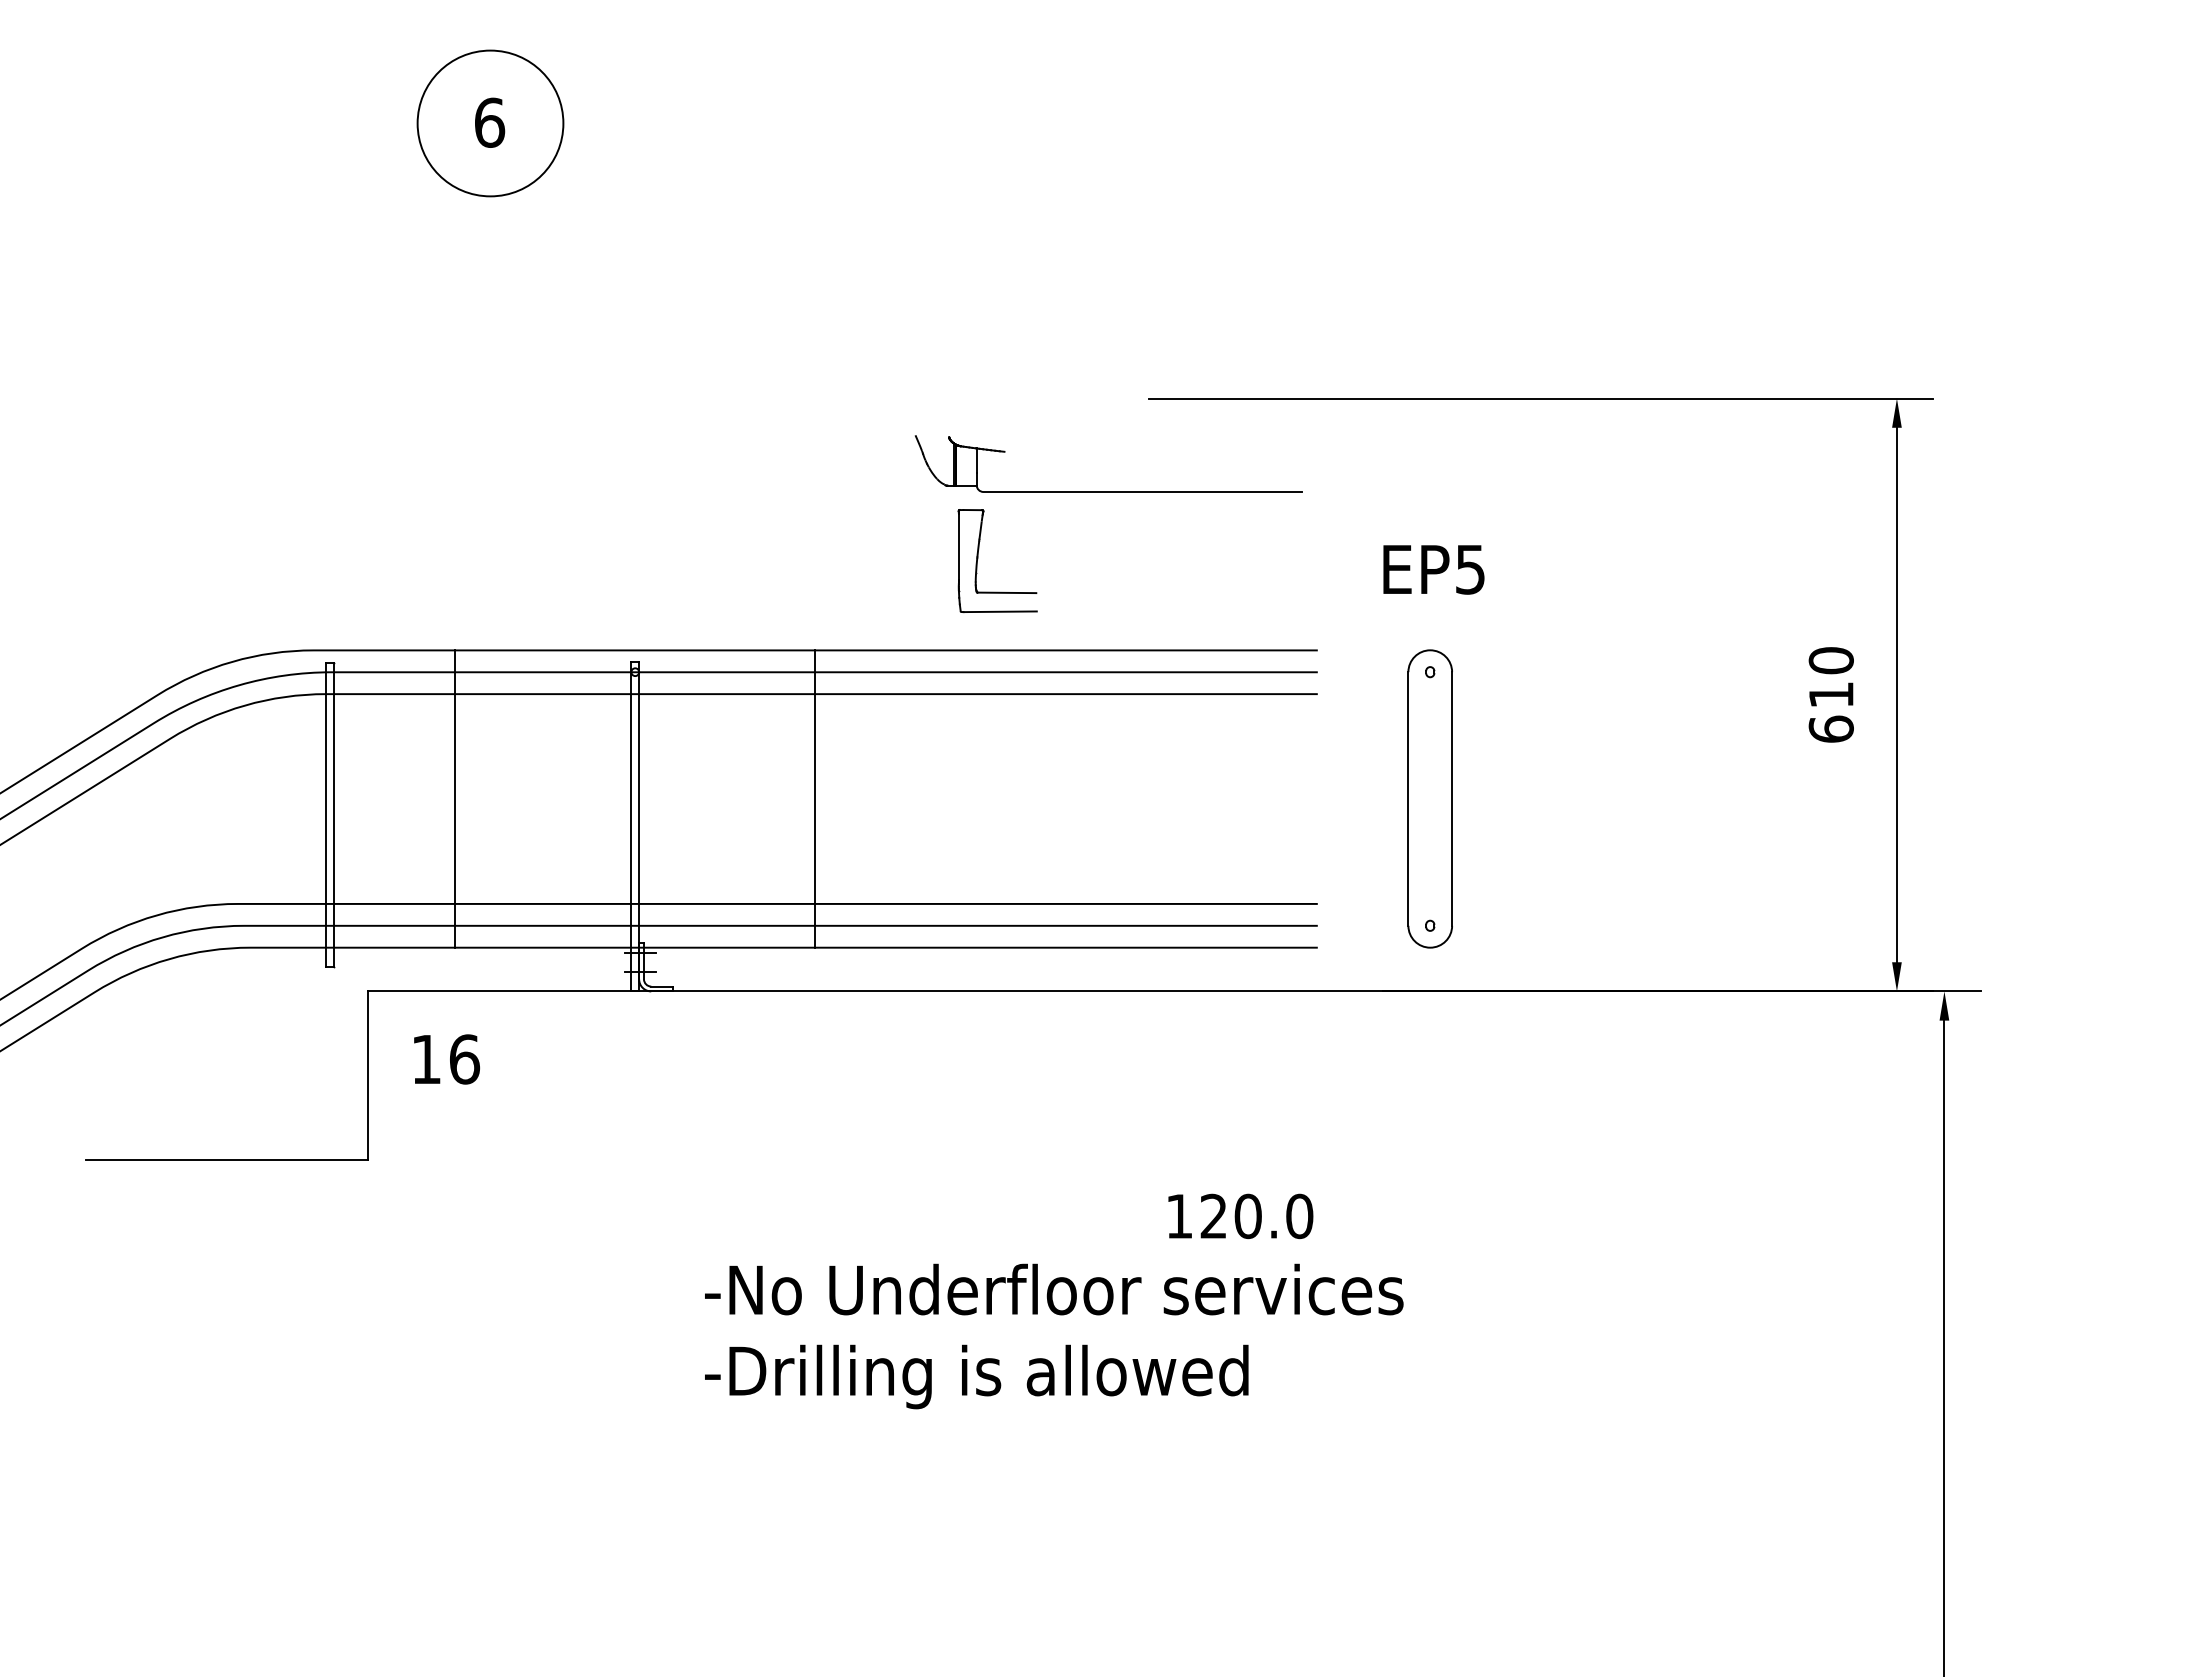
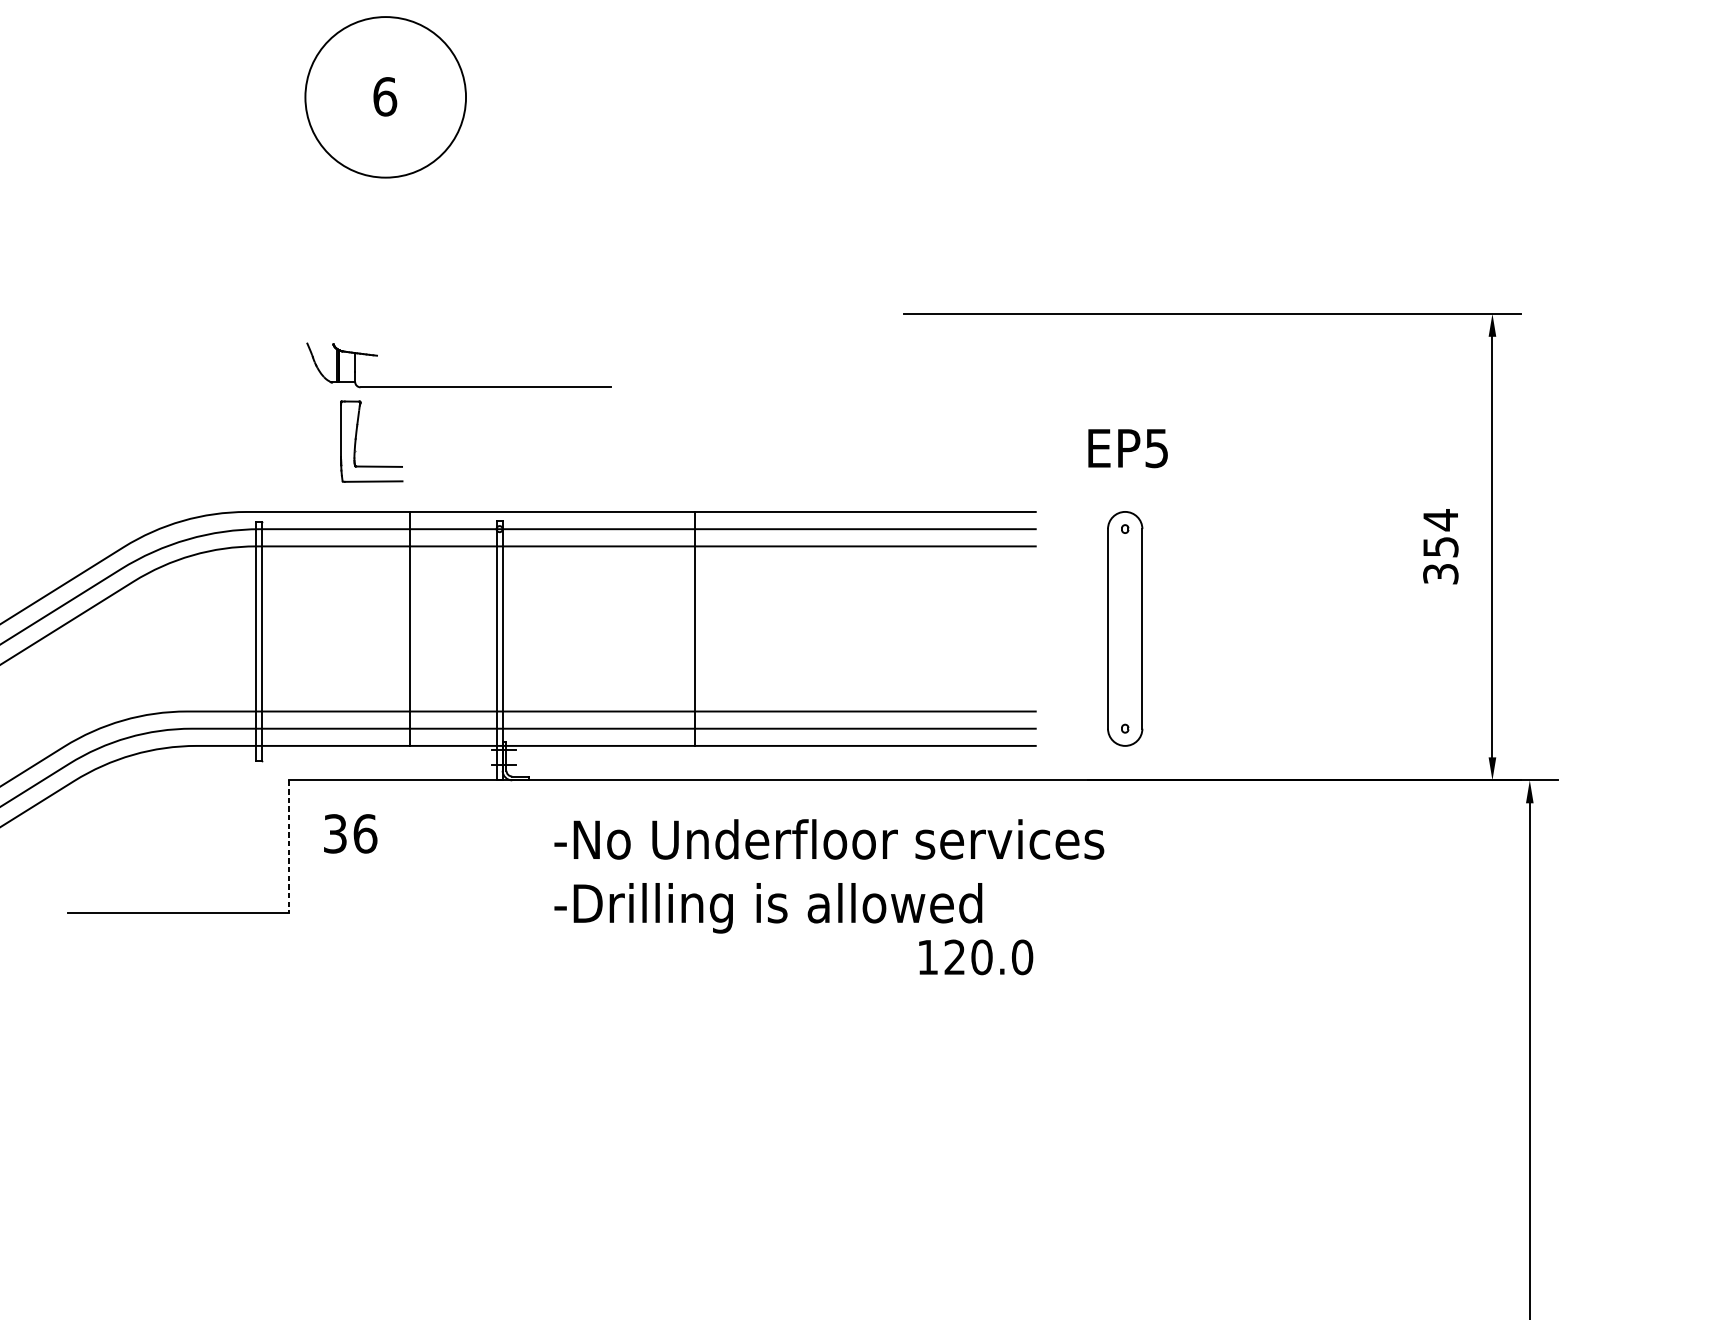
circle: (490, 123) -> (385, 97), size x1.4
part: (1108, 492) -> (458, 387), moved
text: (1830, 694) -> (1440, 546), 610 -> 354
line: (455, 798) -> (410, 628), moved
line: (815, 798) -> (694, 628), moved
text: (426, 1059) -> (335, 833), 16 -> 36
line: (367, 1075) -> (288, 846), solid -> dashed
text: (1054, 1336) -> (829, 876), moved

